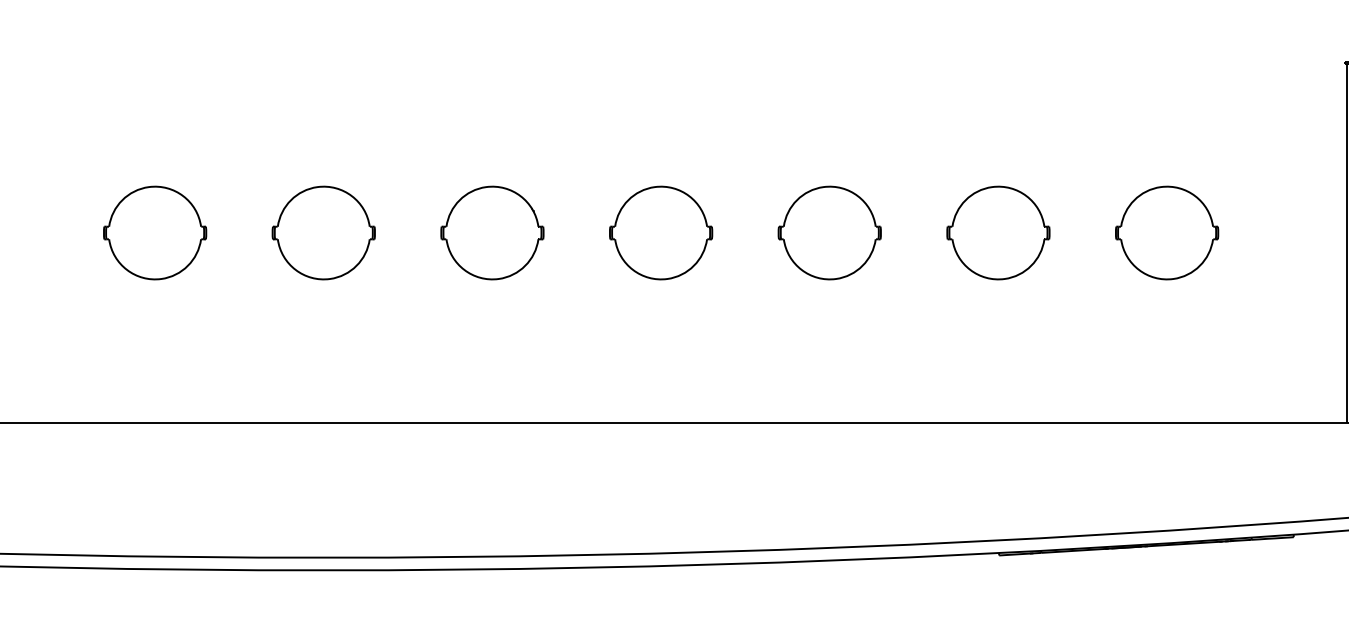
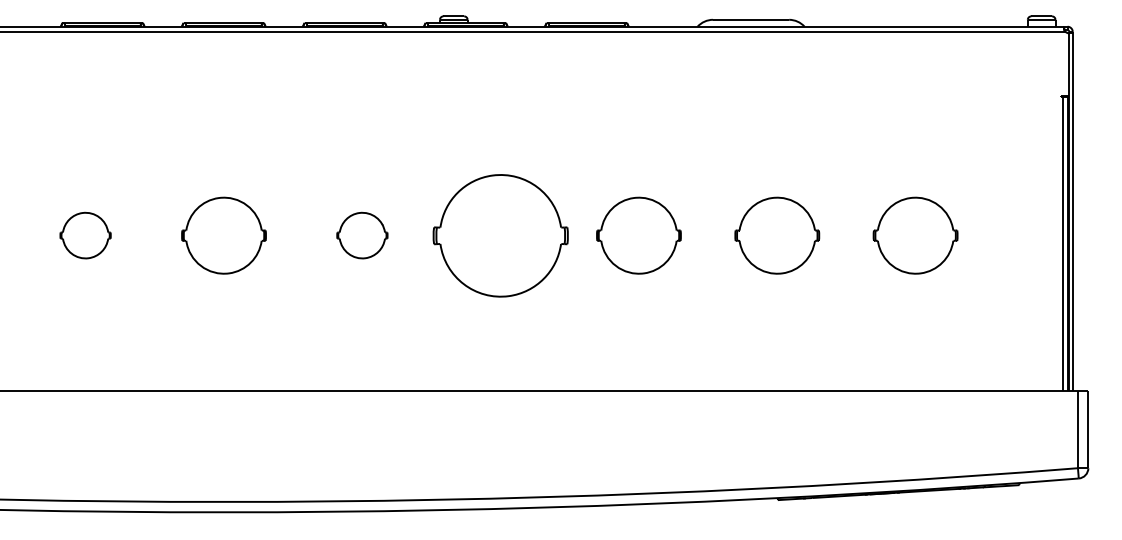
part: (154, 232) -> (85, 235), size x0.6
part: (492, 232) -> (362, 235), size x0.6
part: (660, 232) -> (500, 235), size x1.6

